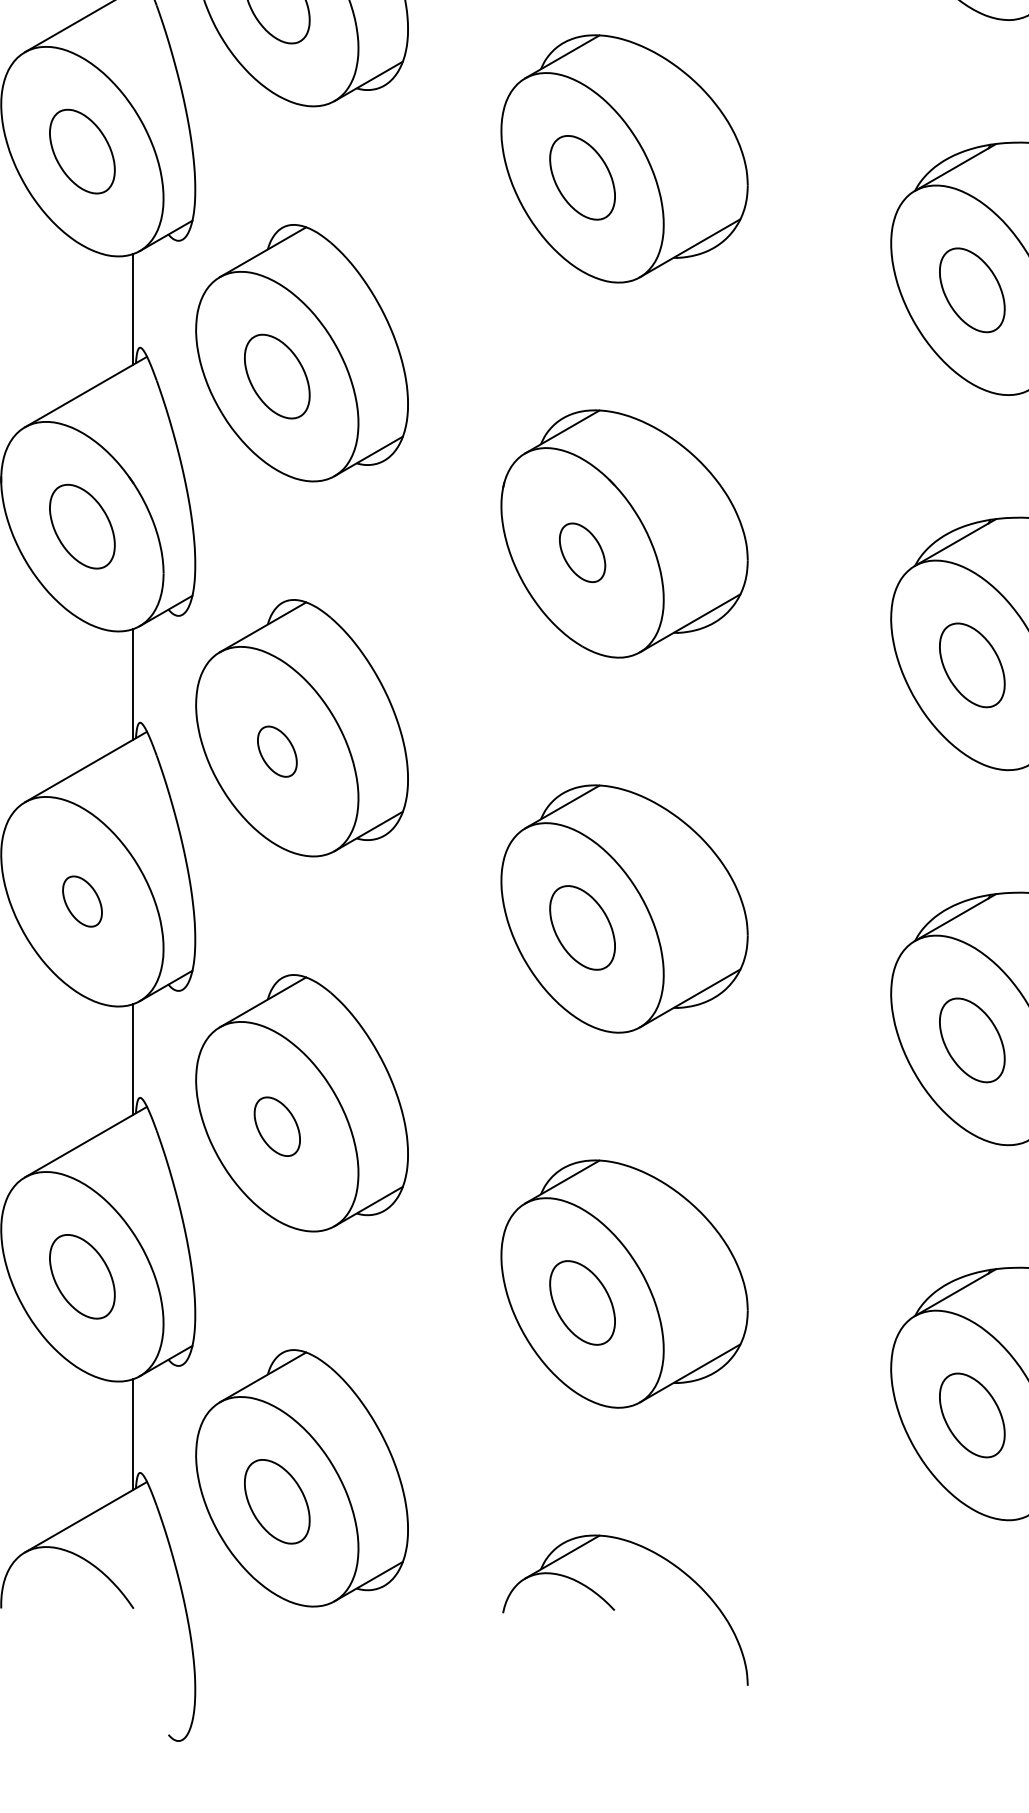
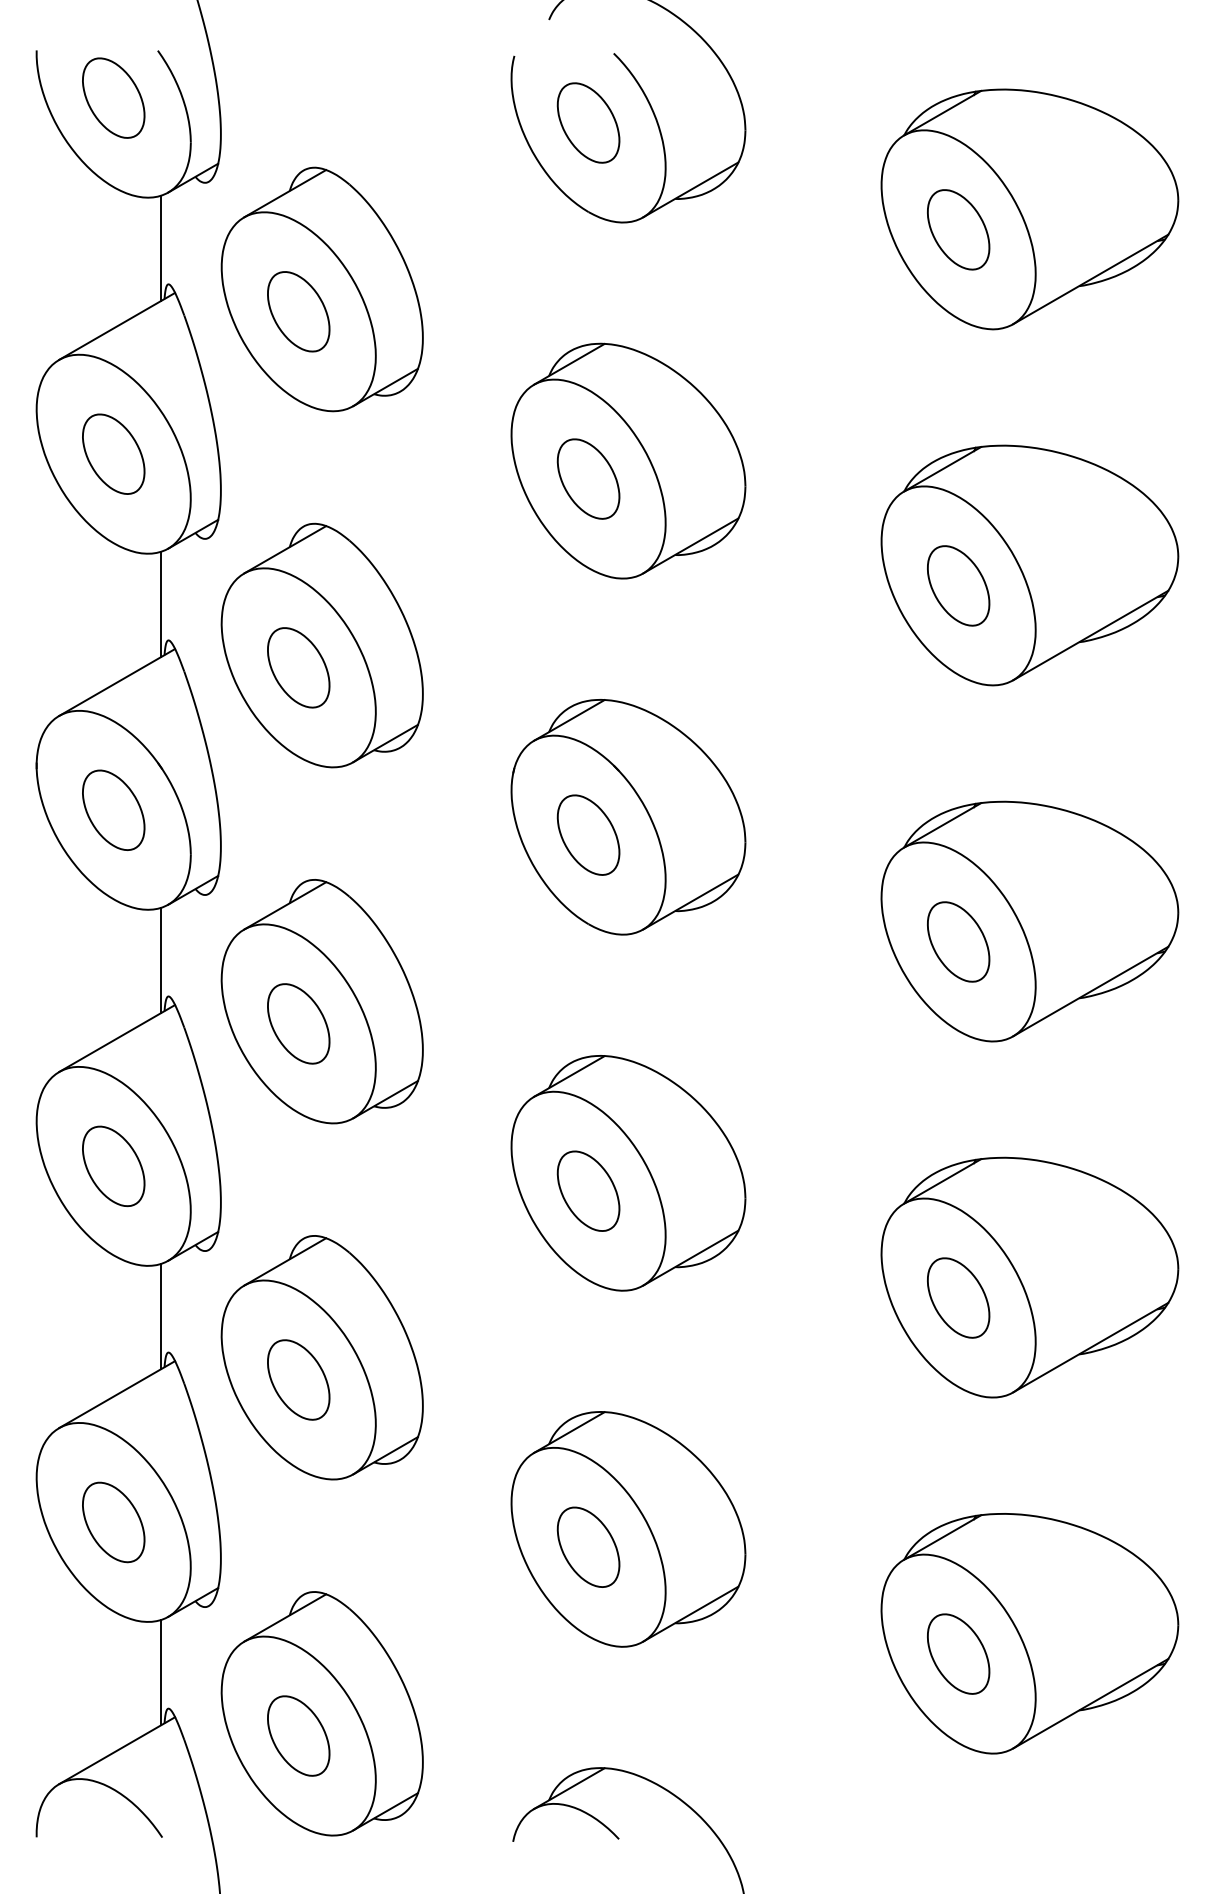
part: (582, 552) -> (588, 834), size x1.43
part: (277, 751) -> (298, 1023), size x1.67
part: (82, 900) -> (113, 1165), size x1.67
part: (277, 1126) -> (298, 1379), size x1.43

